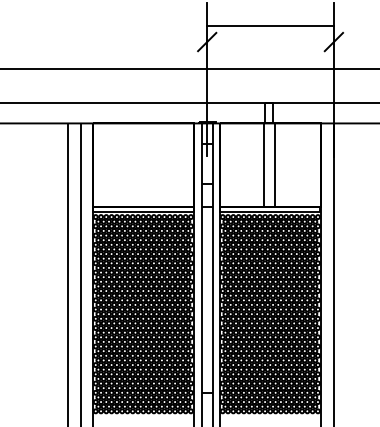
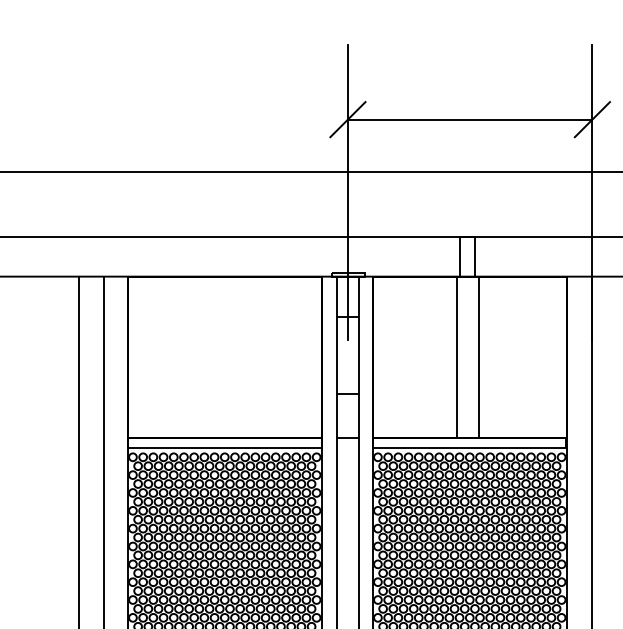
line: (270, 26) -> (470, 120), moved

